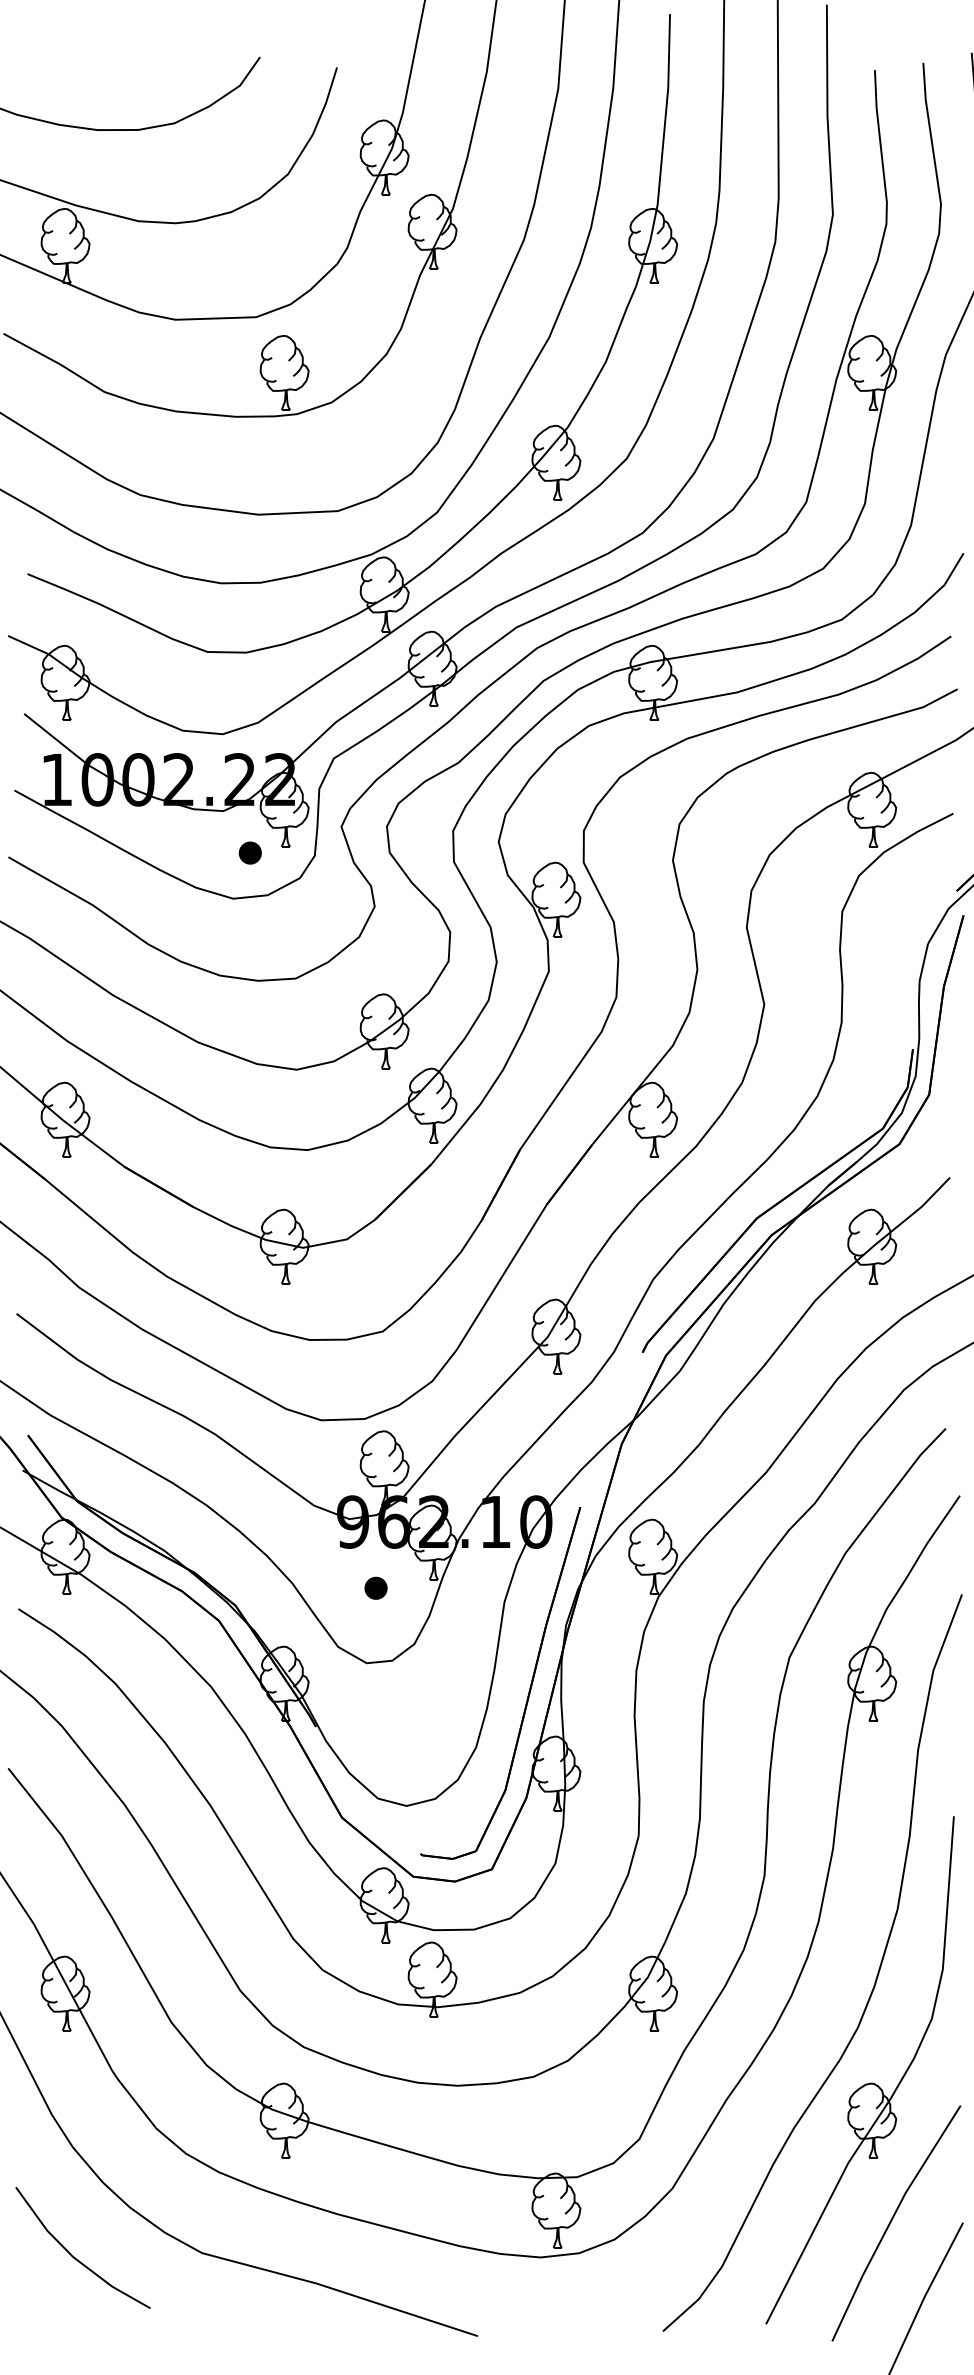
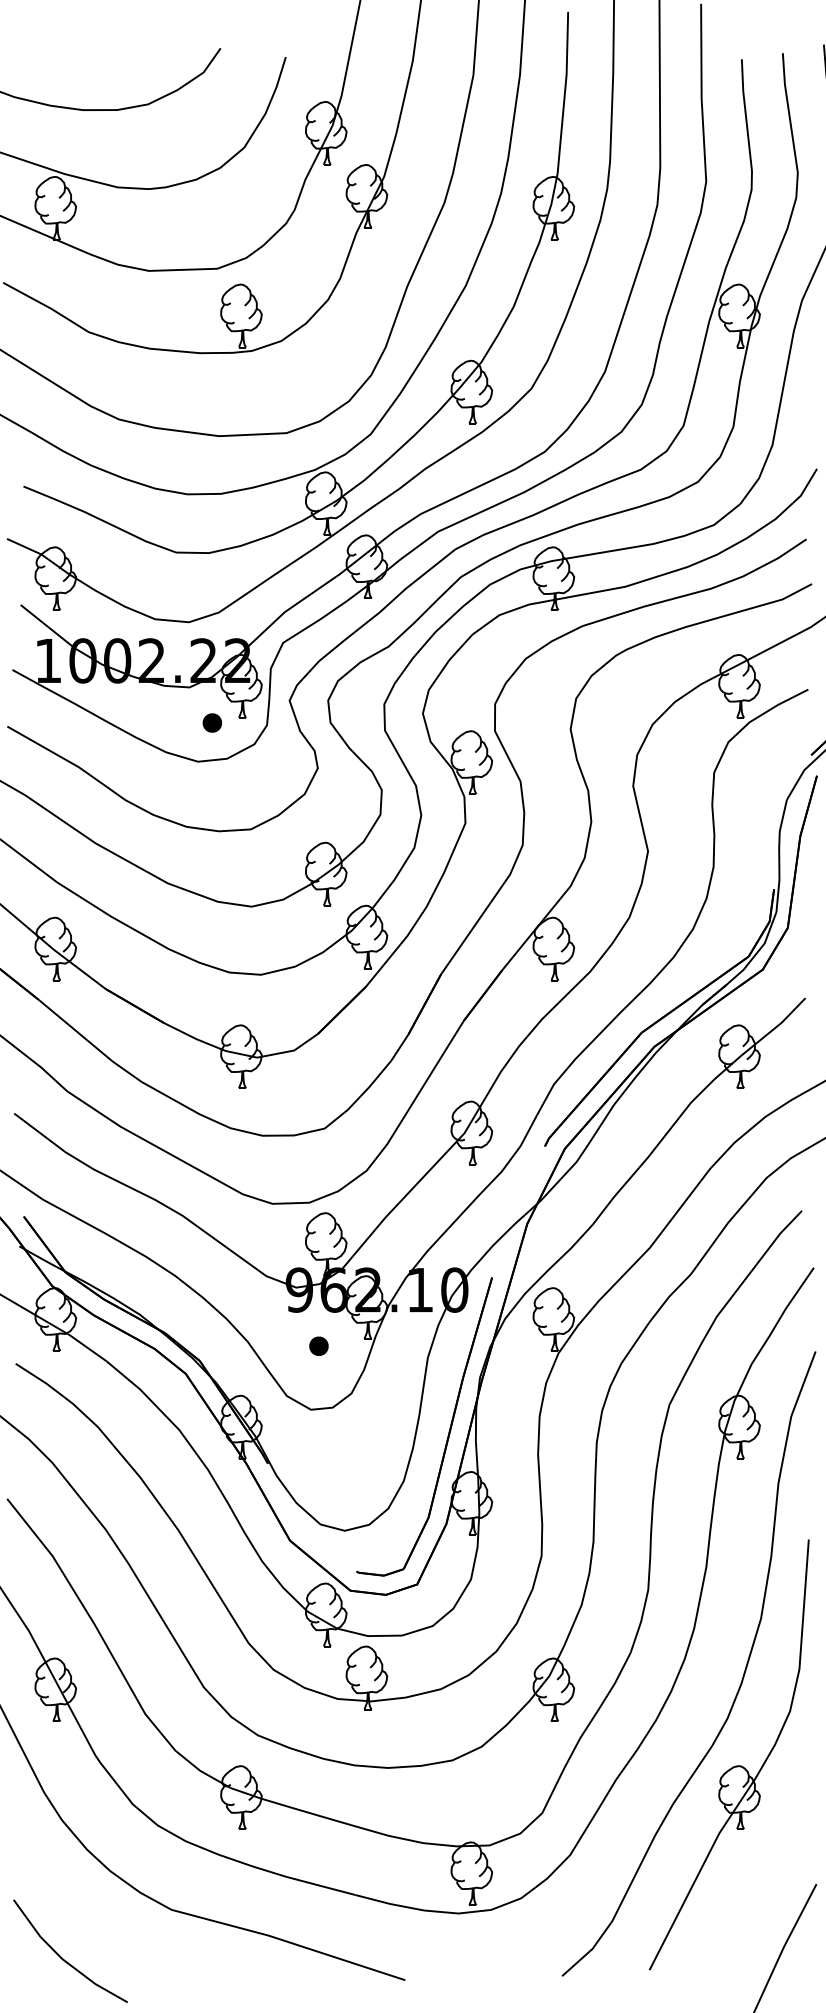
line: (892, 2220) -> (756, 1882), removed
line: (73, 2255) -> (62, 1957), moved

